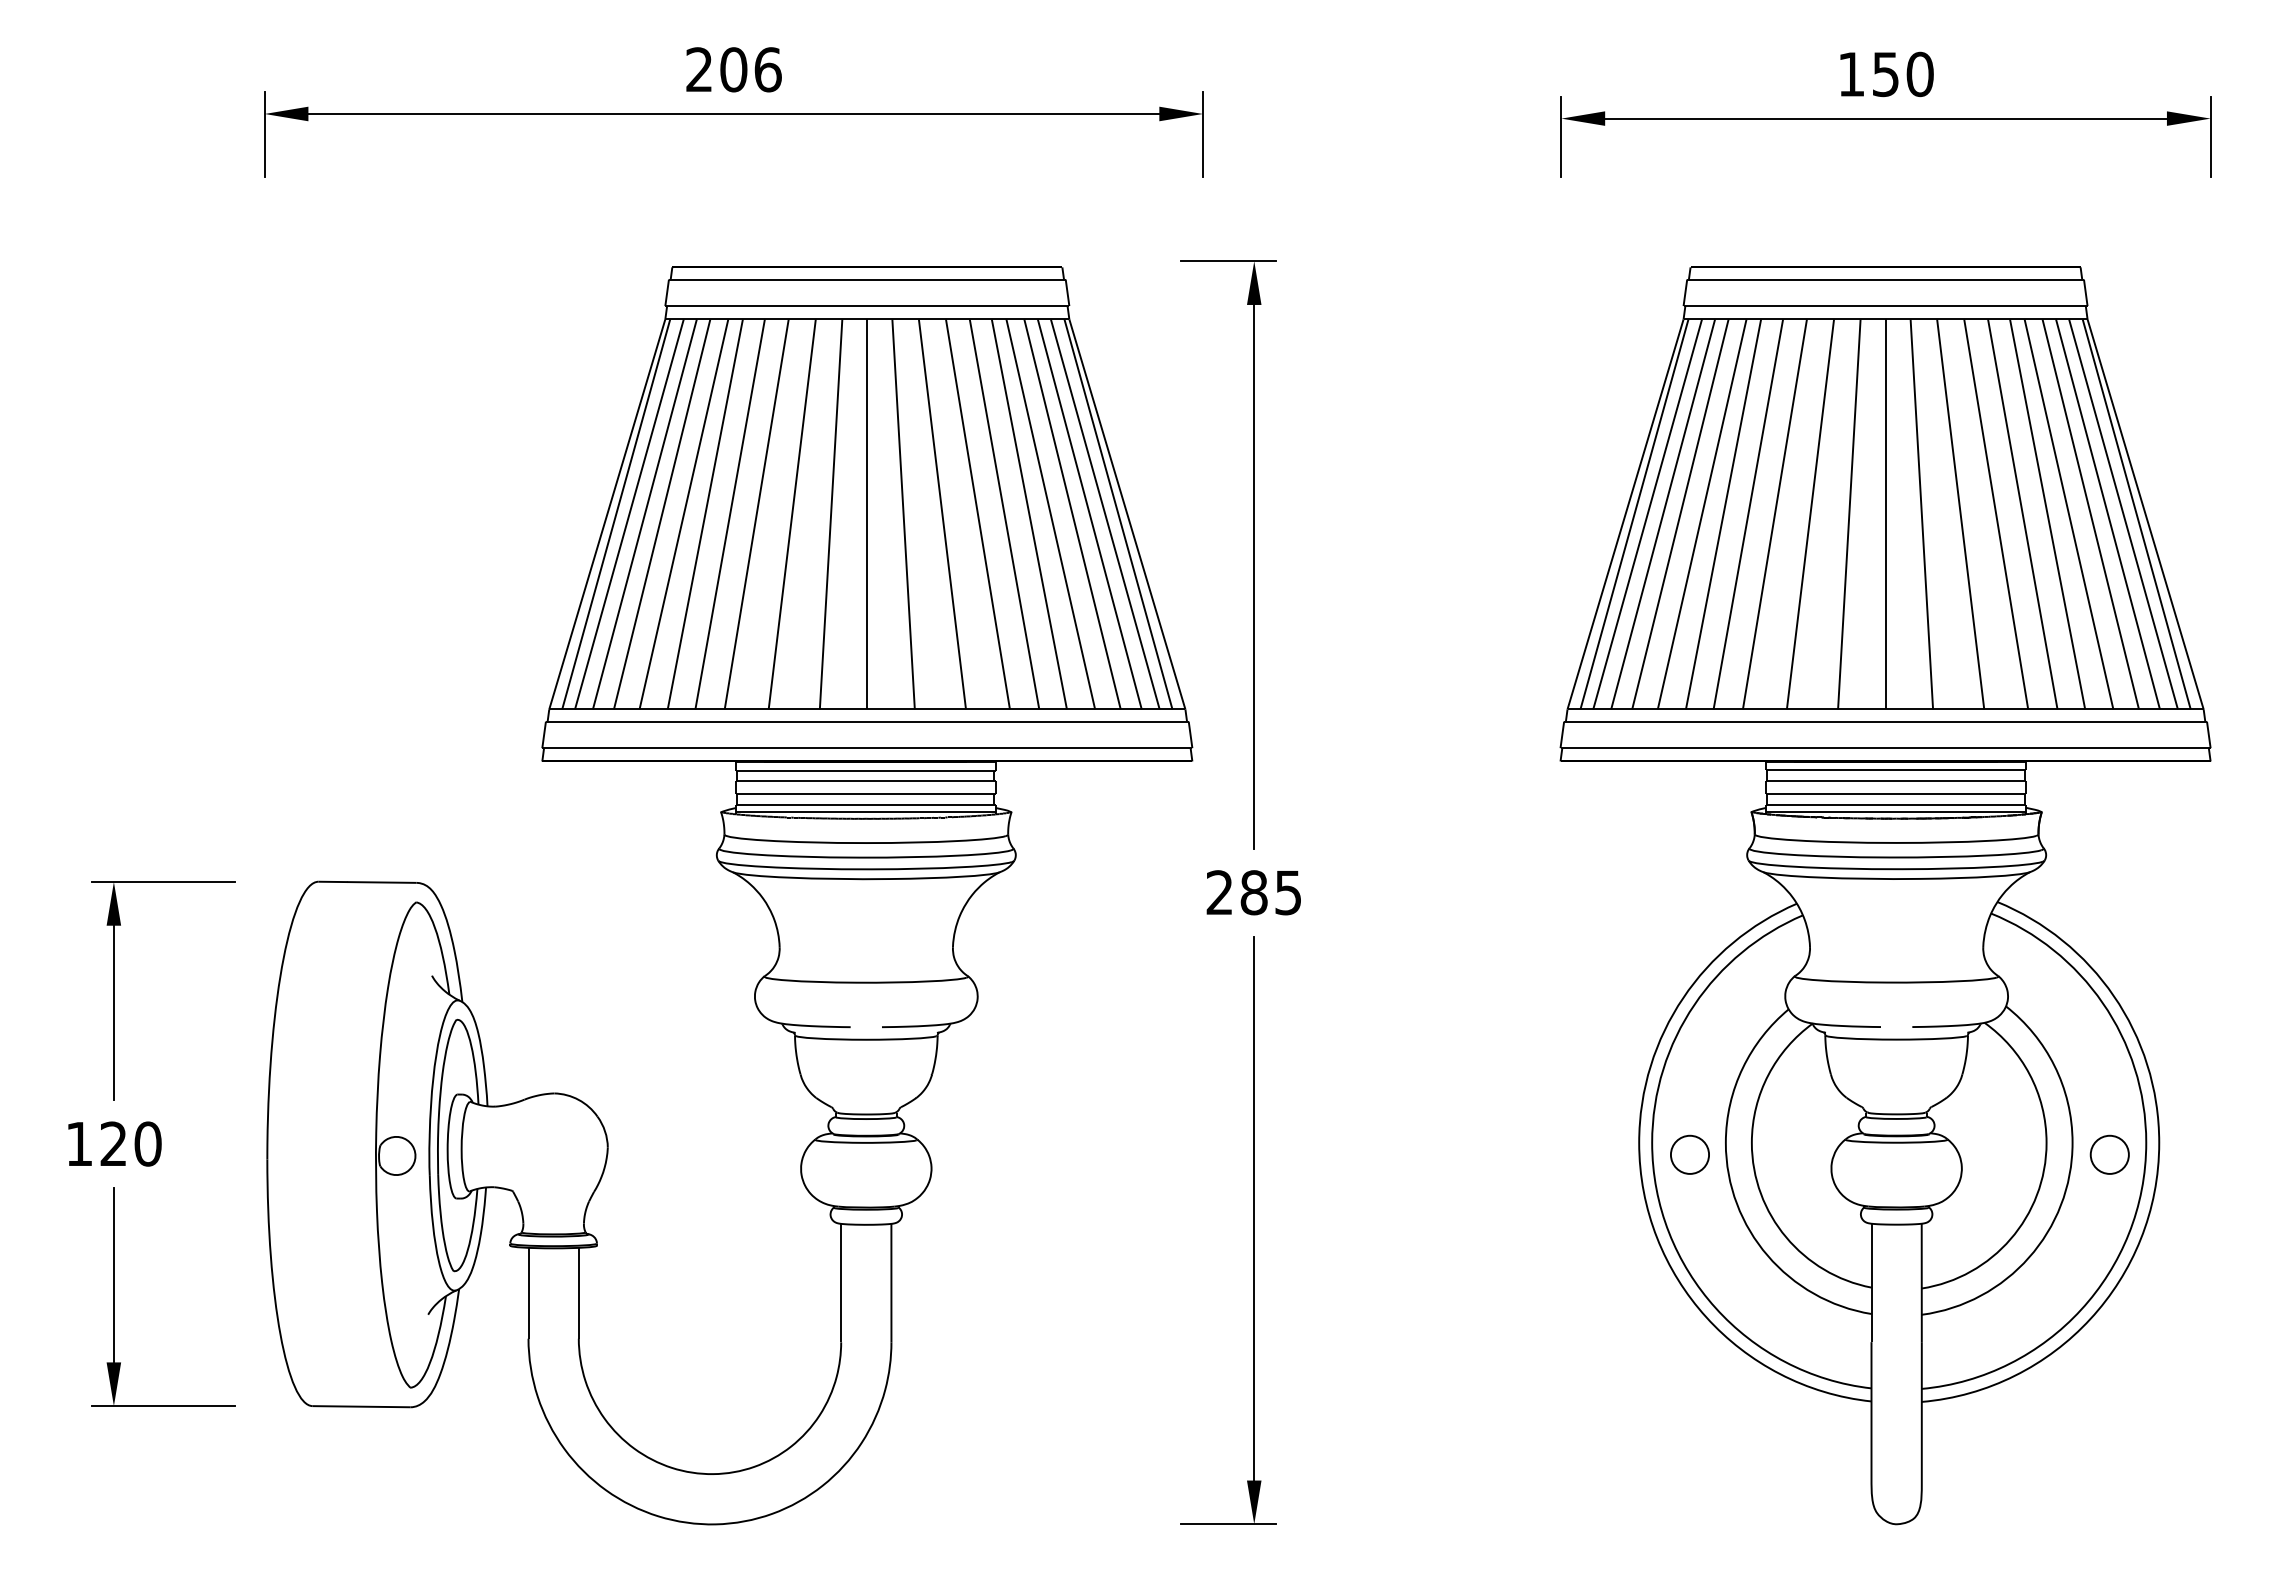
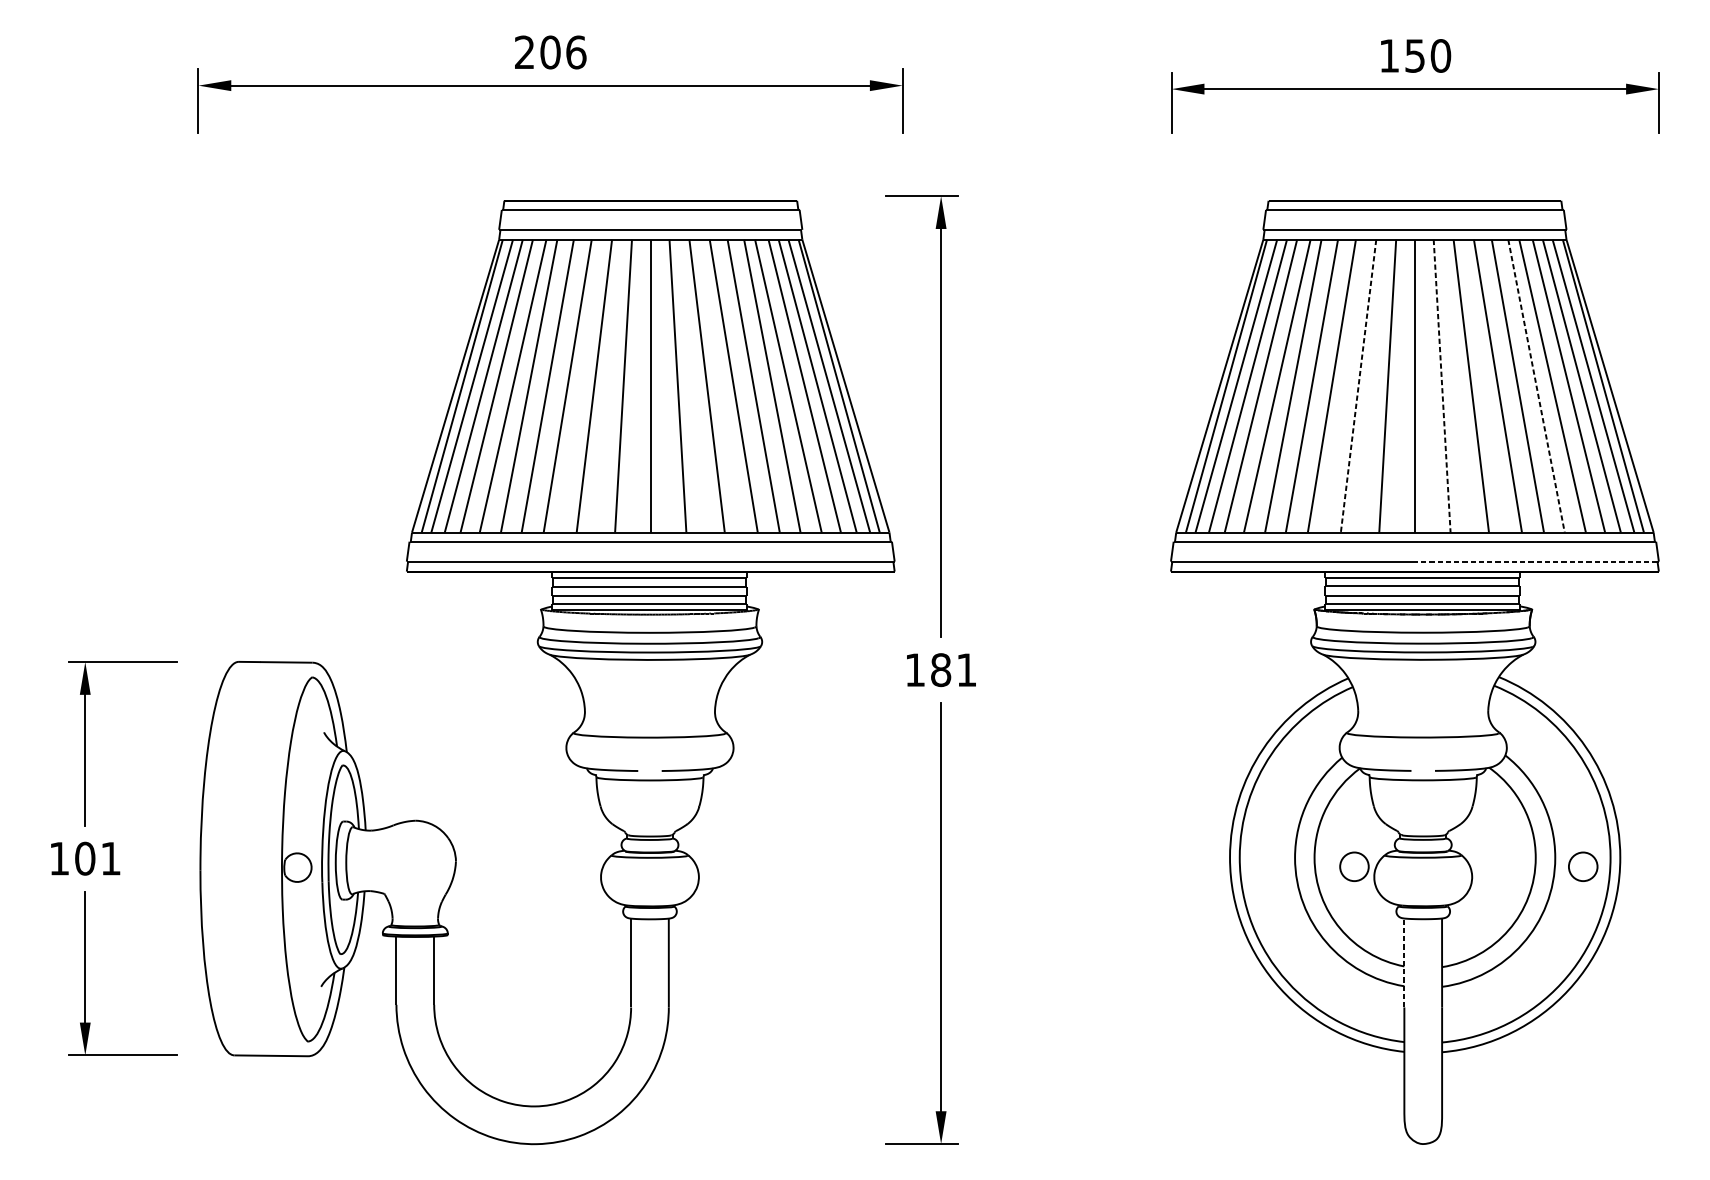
line: (1810, 514) -> (1358, 386), solid -> dashed
line: (1921, 514) -> (1441, 386), solid -> dashed
line: (2047, 514) -> (1536, 386), solid -> dashed
line: (2047, 748) -> (1536, 561), solid -> dashed
text: (1253, 892) -> (940, 669), 285 -> 181
text: (130, 1143) -> (97, 858), 120 -> 101
part: (1689, 1154) -> (1354, 866), moved
line: (1871, 1282) -> (1404, 962), solid -> dashed

